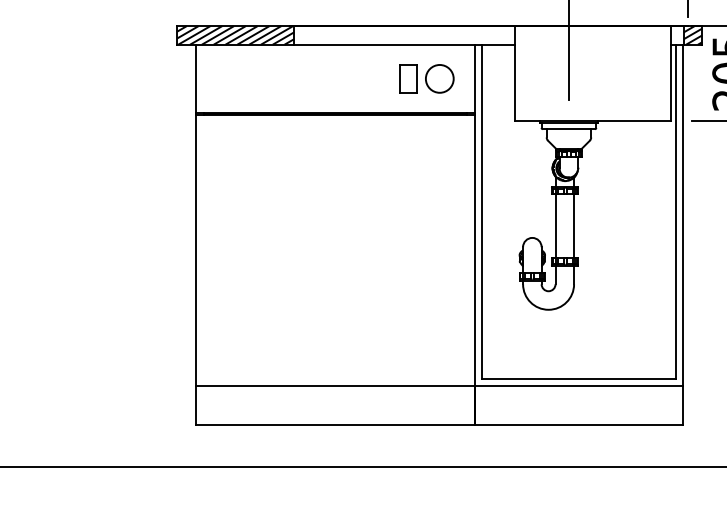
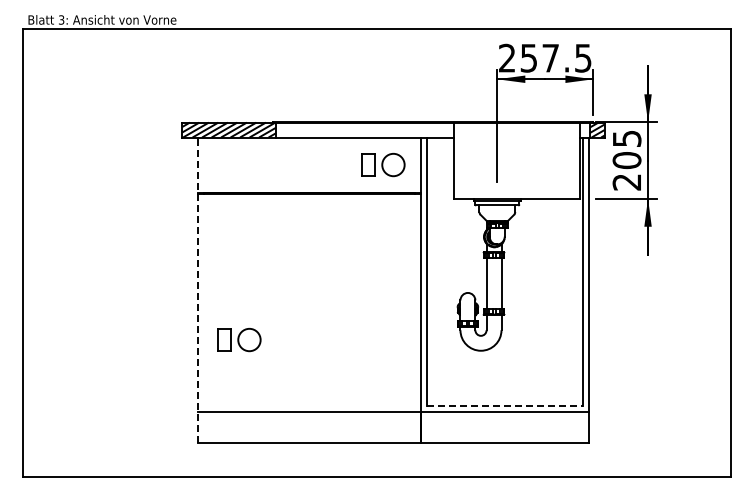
line: (196, 234) -> (197, 290), solid -> dashed
part: (248, 295) -> (239, 339), added
line: (579, 379) -> (505, 406), solid -> dashed

